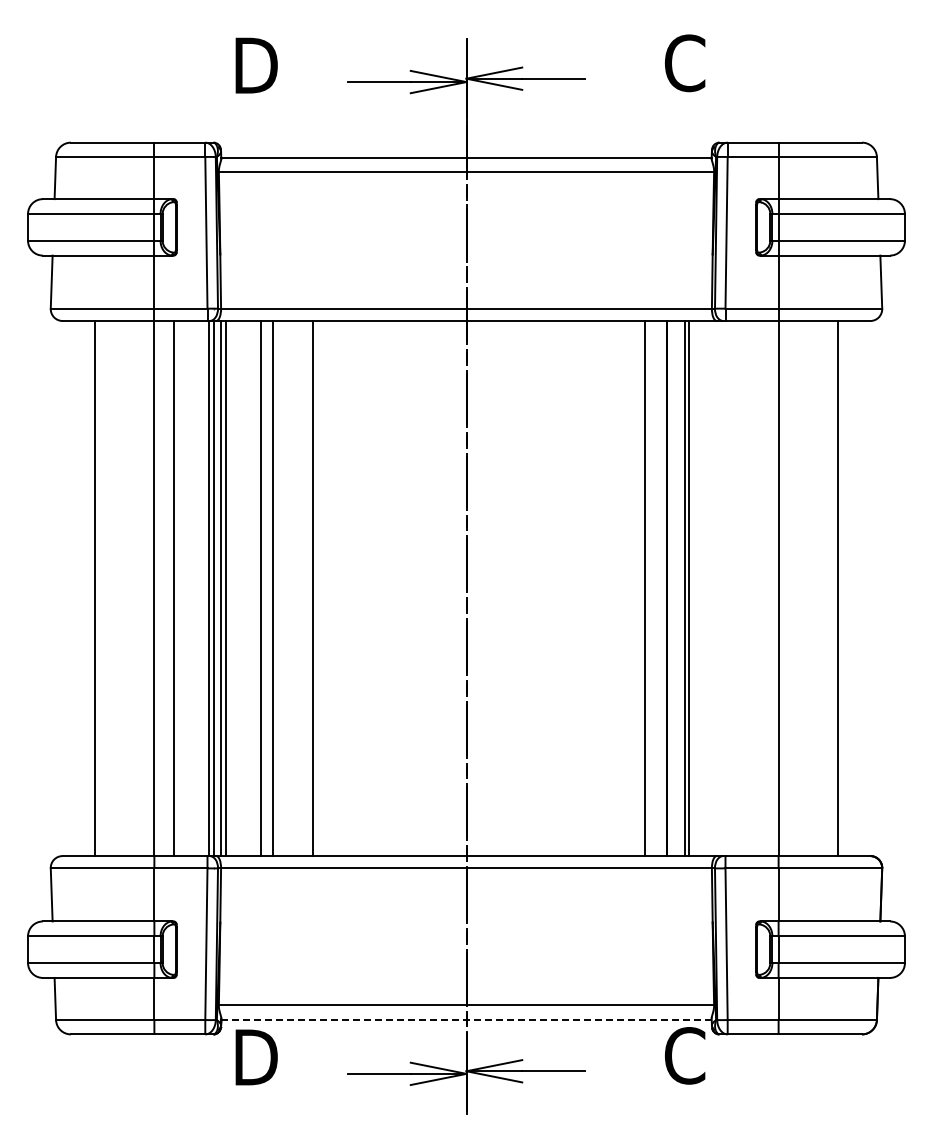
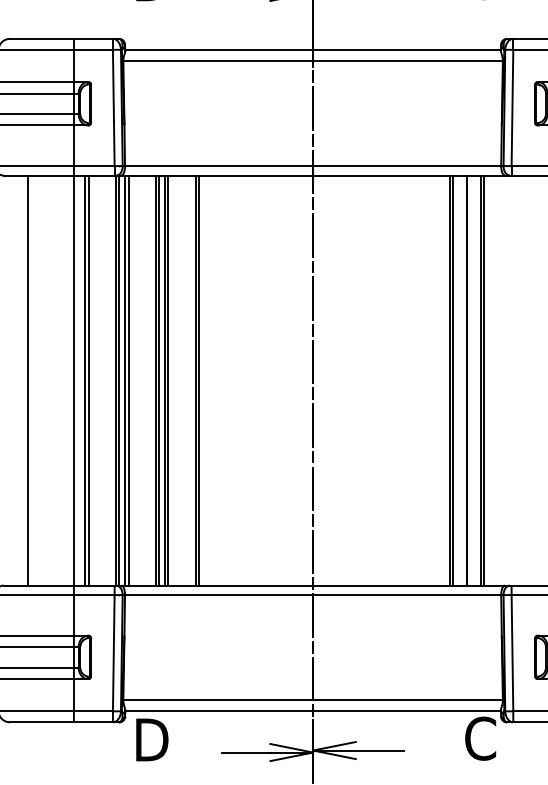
line: (169, 588) -> (85, 380), added
line: (265, 588) -> (159, 380), added
line: (277, 588) -> (168, 380), added
line: (317, 588) -> (198, 380), added
line: (649, 588) -> (453, 380), added
line: (466, 1019) -> (313, 710), dashed -> solid

